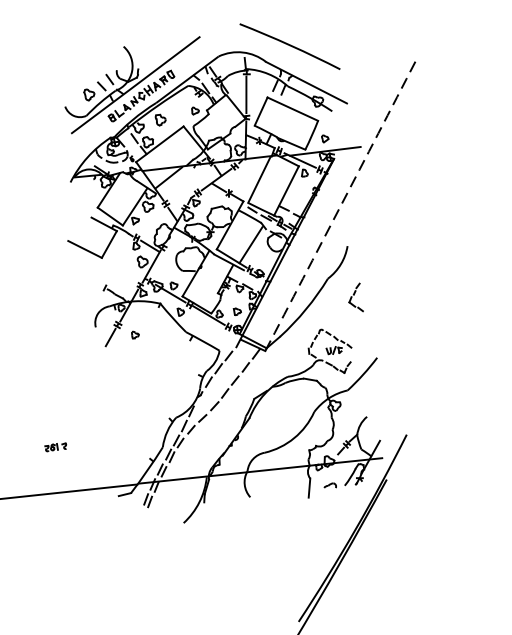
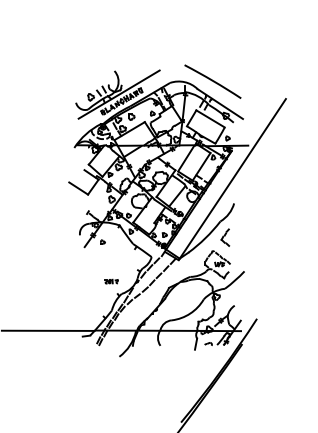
arc: (340, 206) -> (232, 179), dashed -> solid
part: (355, 297) -> (225, 237), moved
part: (55, 446) -> (111, 281), moved

